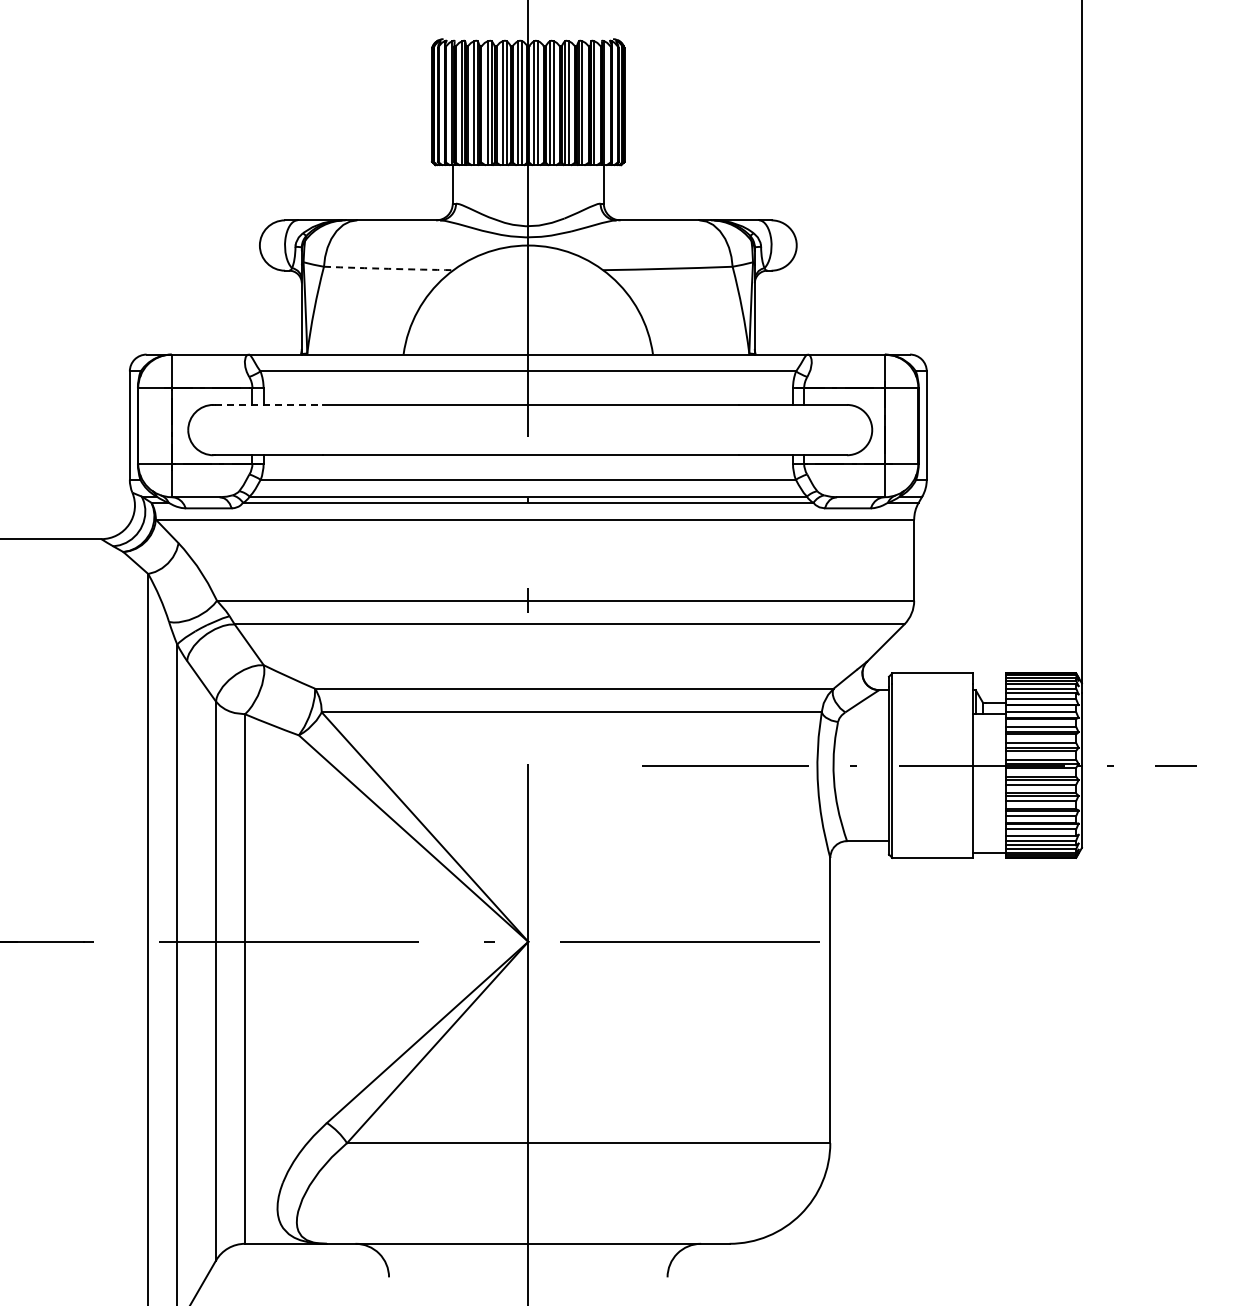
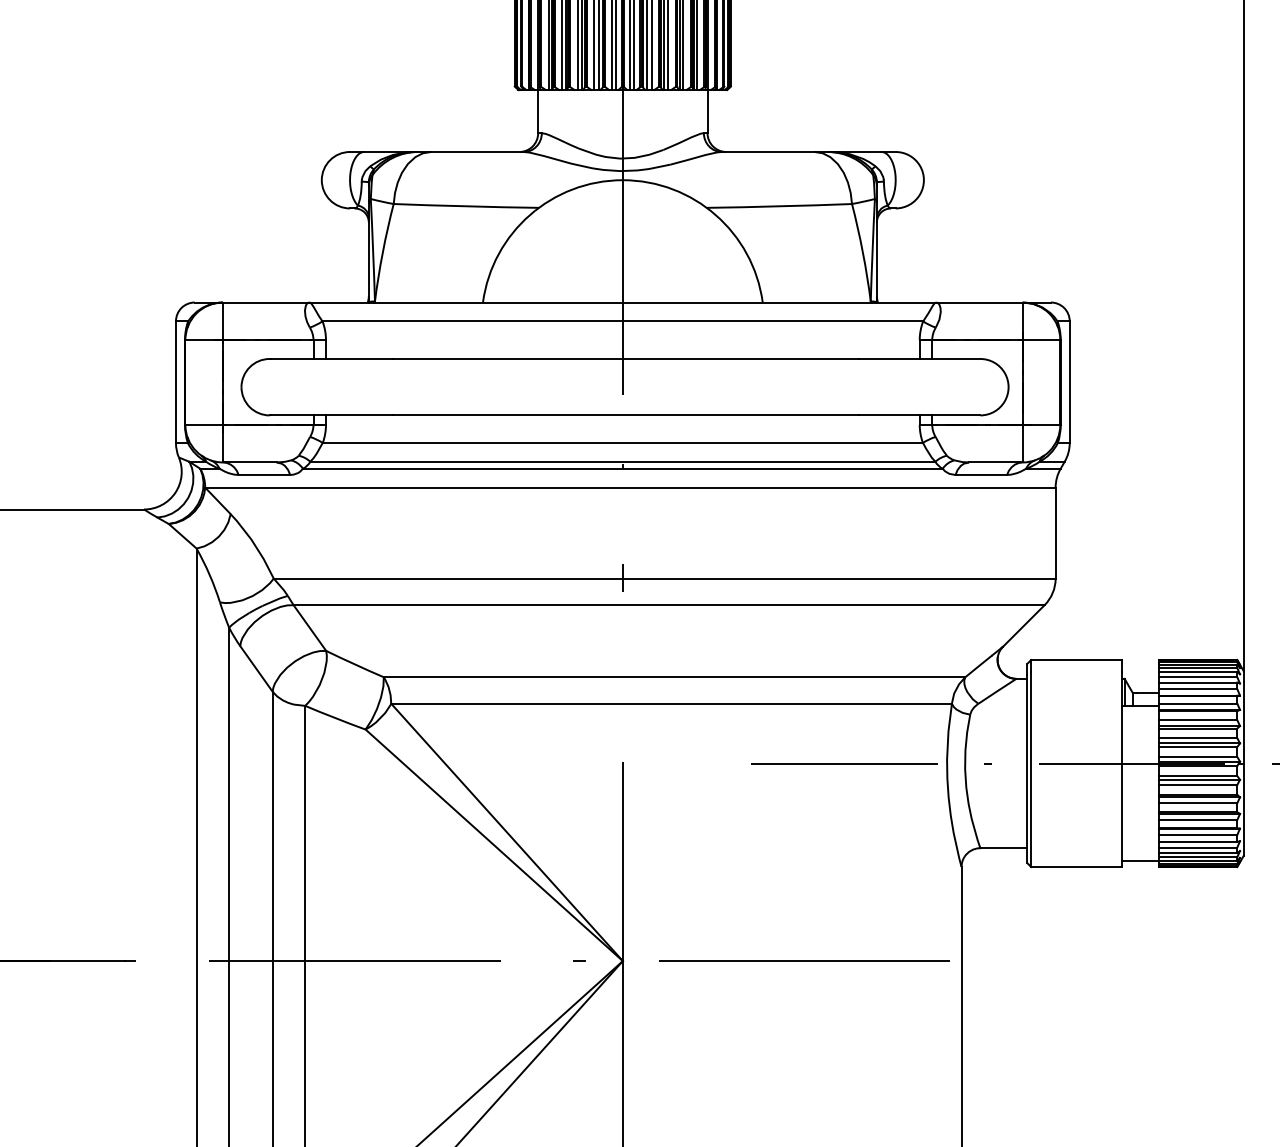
arc: (388, 268) -> (466, 205), dashed -> solid
line: (269, 404) -> (332, 358), dashed -> solid

